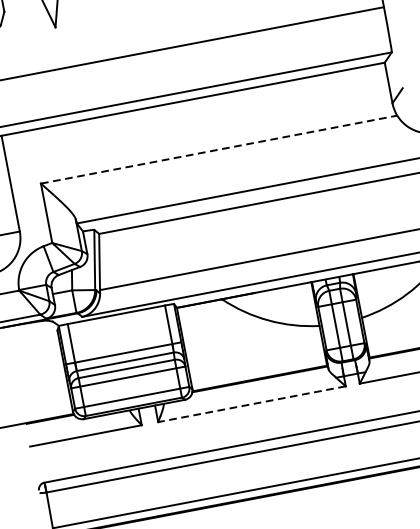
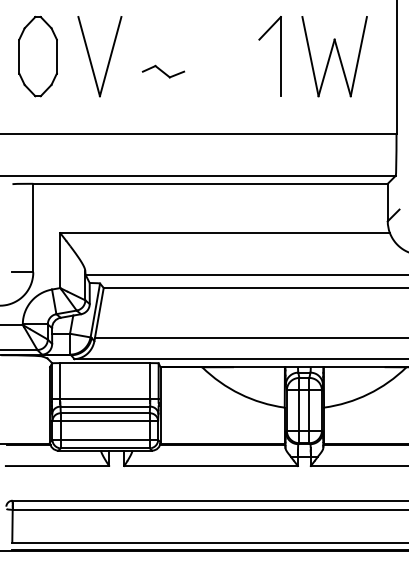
line: (219, 149) -> (225, 233), dashed -> solid
line: (252, 404) -> (211, 466), dashed -> solid

